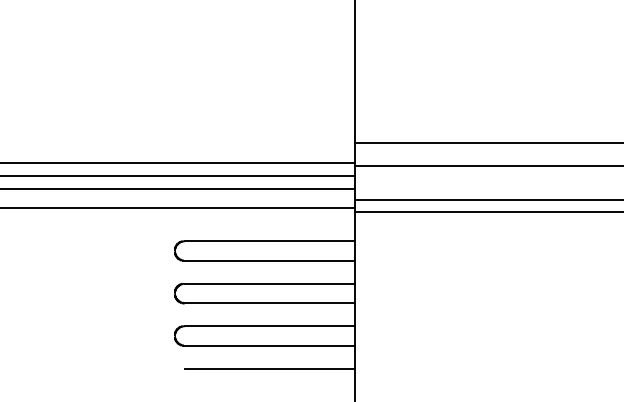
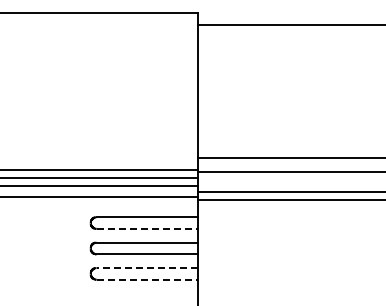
line: (269, 260) -> (147, 228), solid -> dashed
line: (269, 325) -> (147, 267), solid -> dashed
line: (269, 345) -> (147, 279), solid -> dashed
line: (269, 368) -> (147, 293), removed

